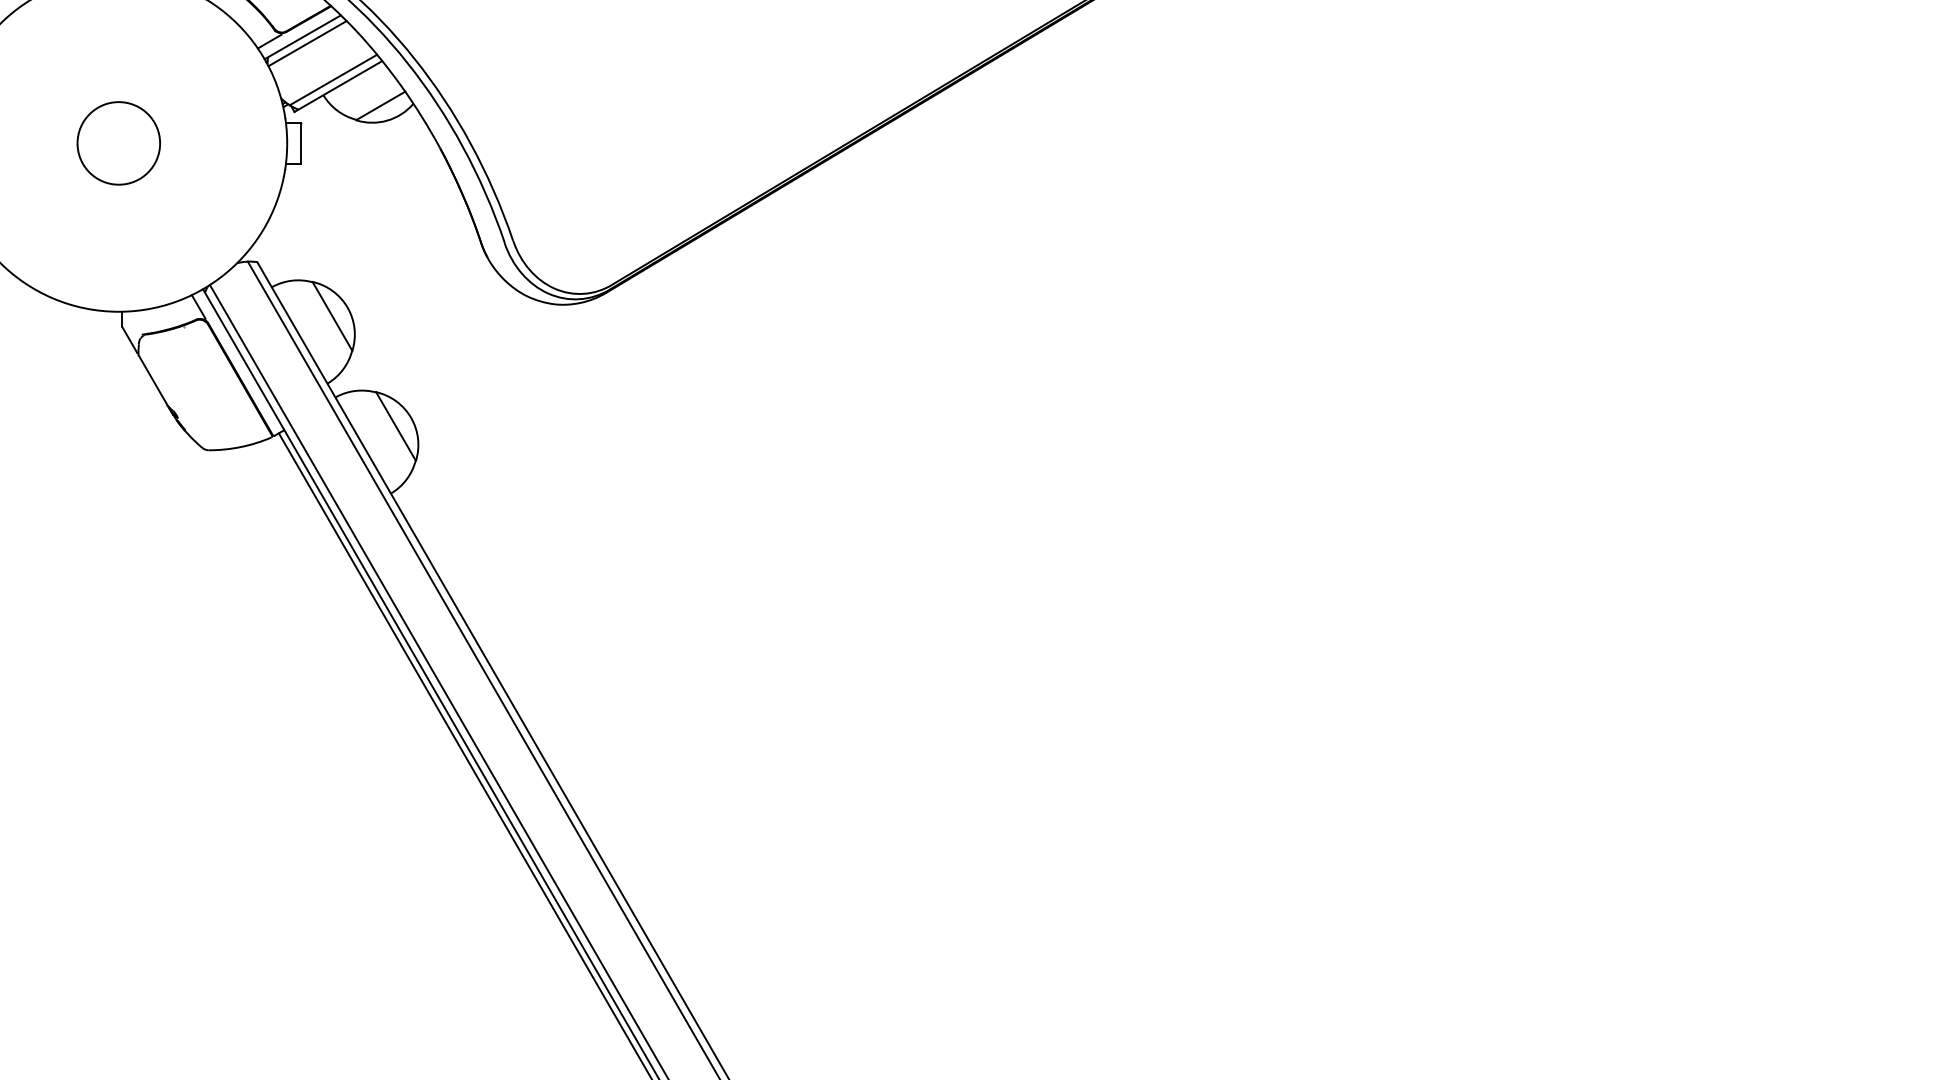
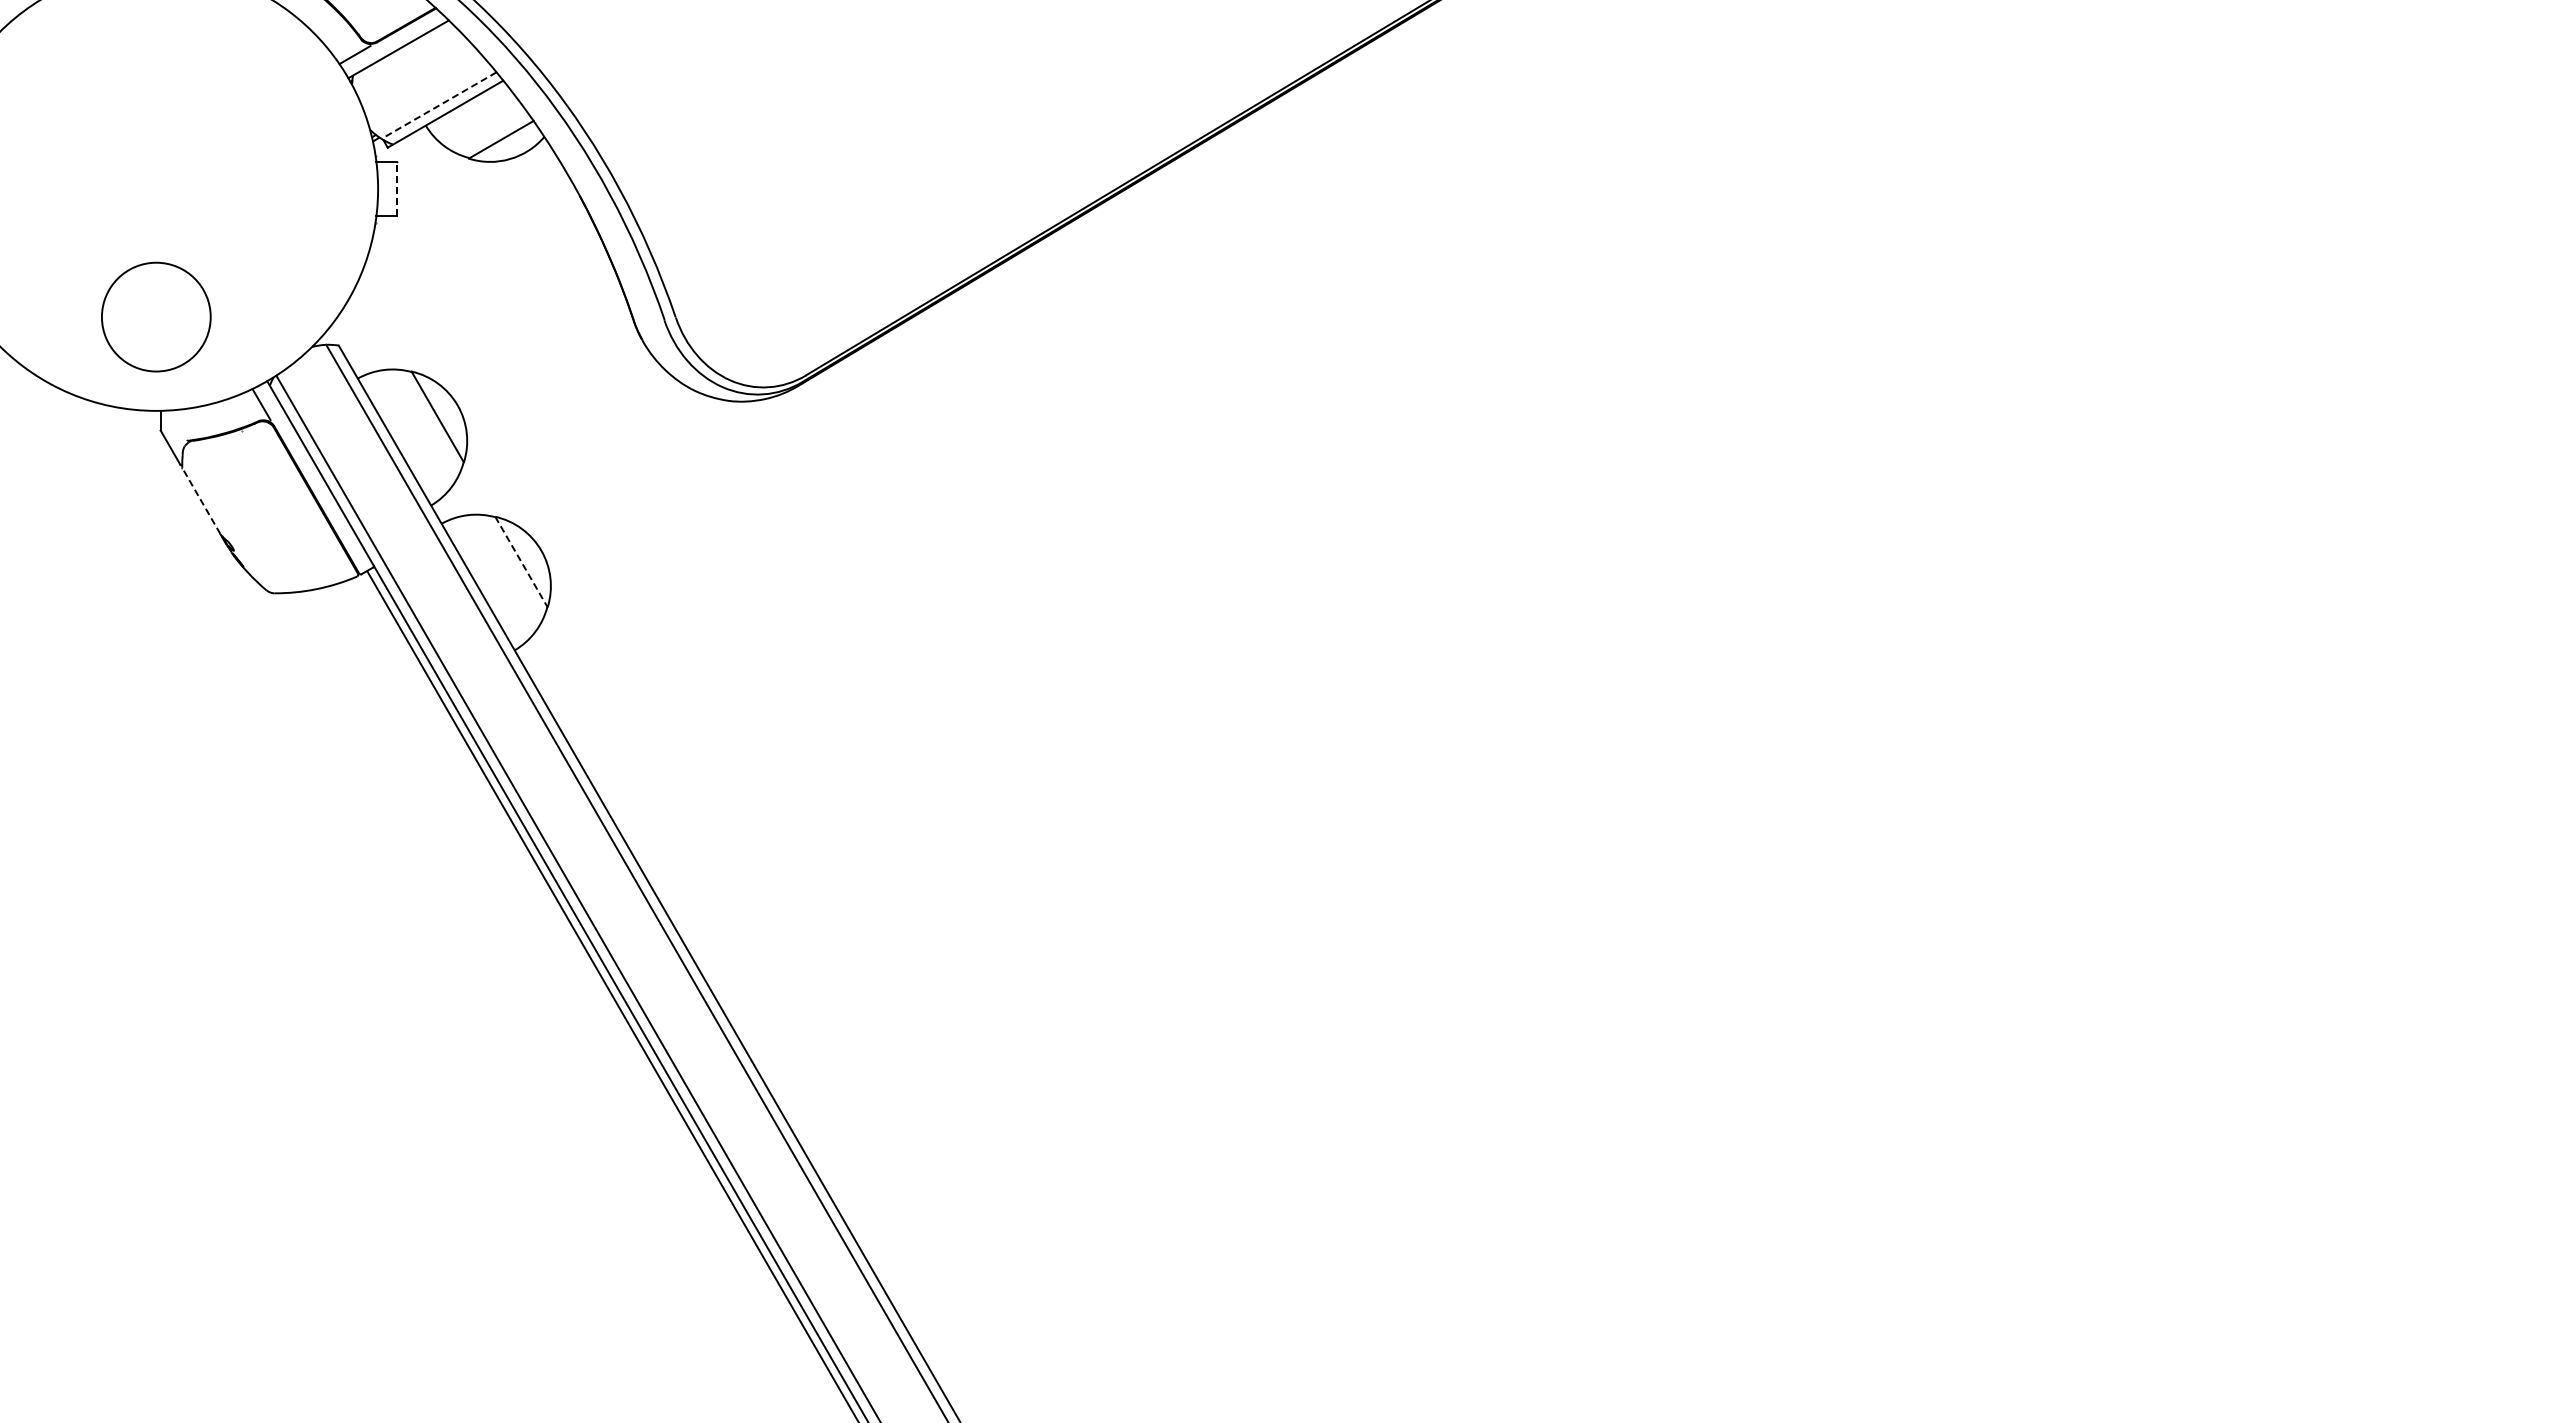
line: (307, 43) -> (404, 57), removed
line: (333, 79) -> (438, 105), solid -> dashed
circle: (118, 142) -> (156, 316), moved
line: (301, 142) -> (396, 188), solid -> dashed
line: (153, 380) -> (201, 501), solid -> dashed
line: (396, 426) -> (521, 562), solid -> dashed

